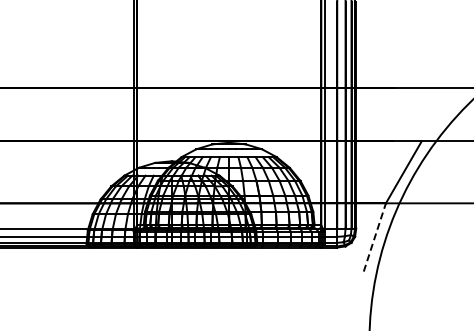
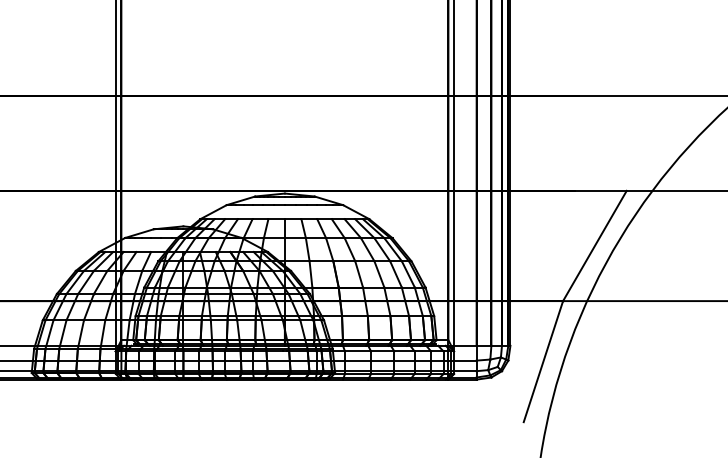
line: (374, 237) -> (542, 361), dashed -> solid

